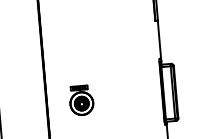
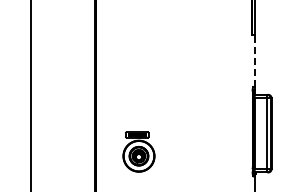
line: (159, 39) -> (255, 60), solid -> dashed
part: (81, 100) -> (138, 151), moved

